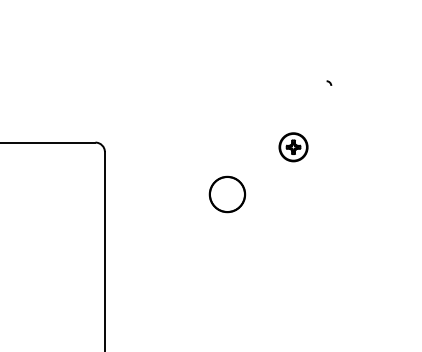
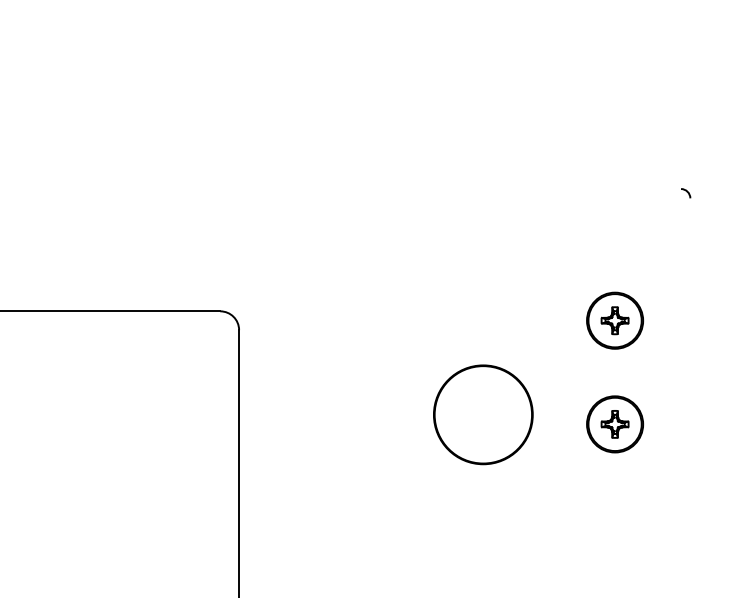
part: (227, 194) -> (483, 414), size x1.4
part: (293, 199) -> (614, 424), added

